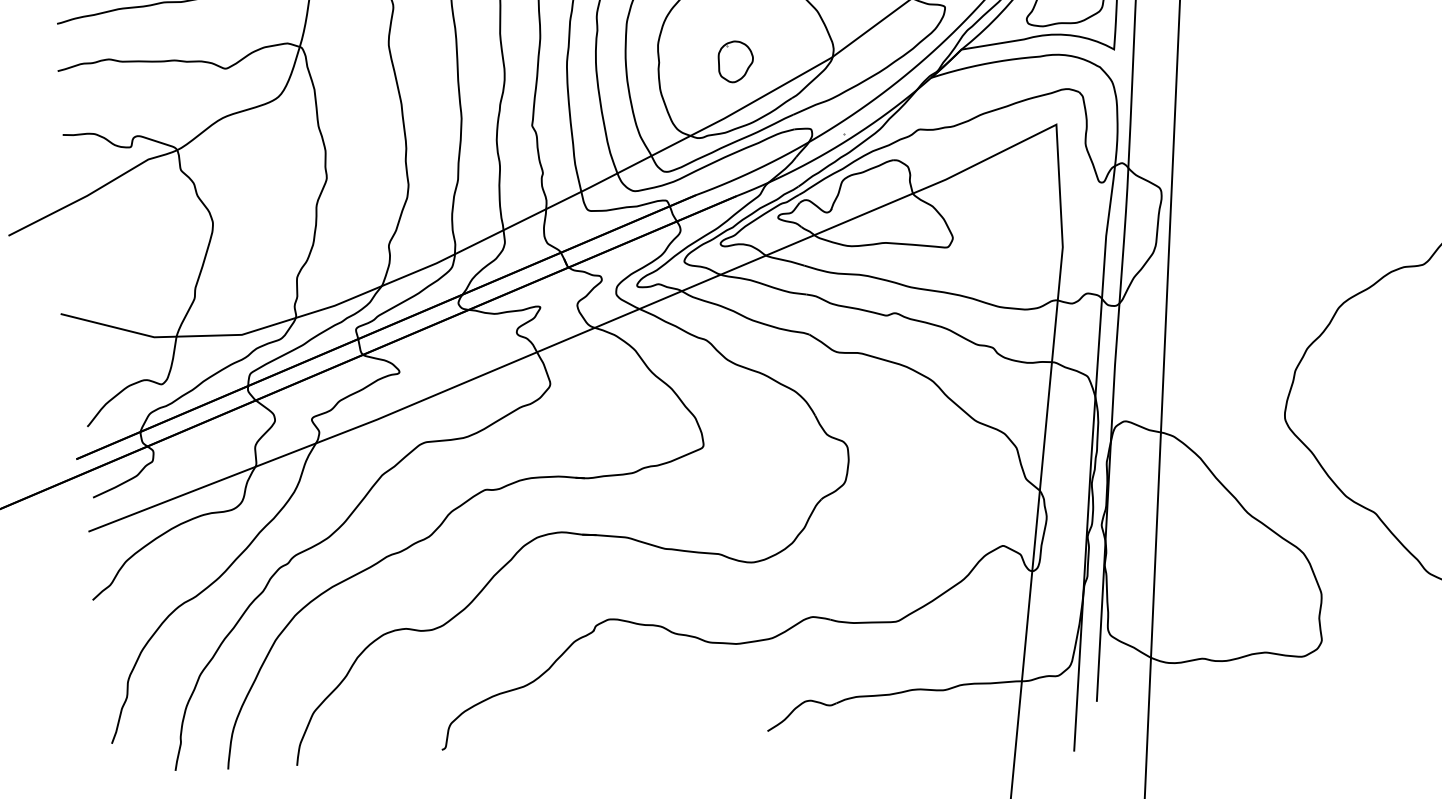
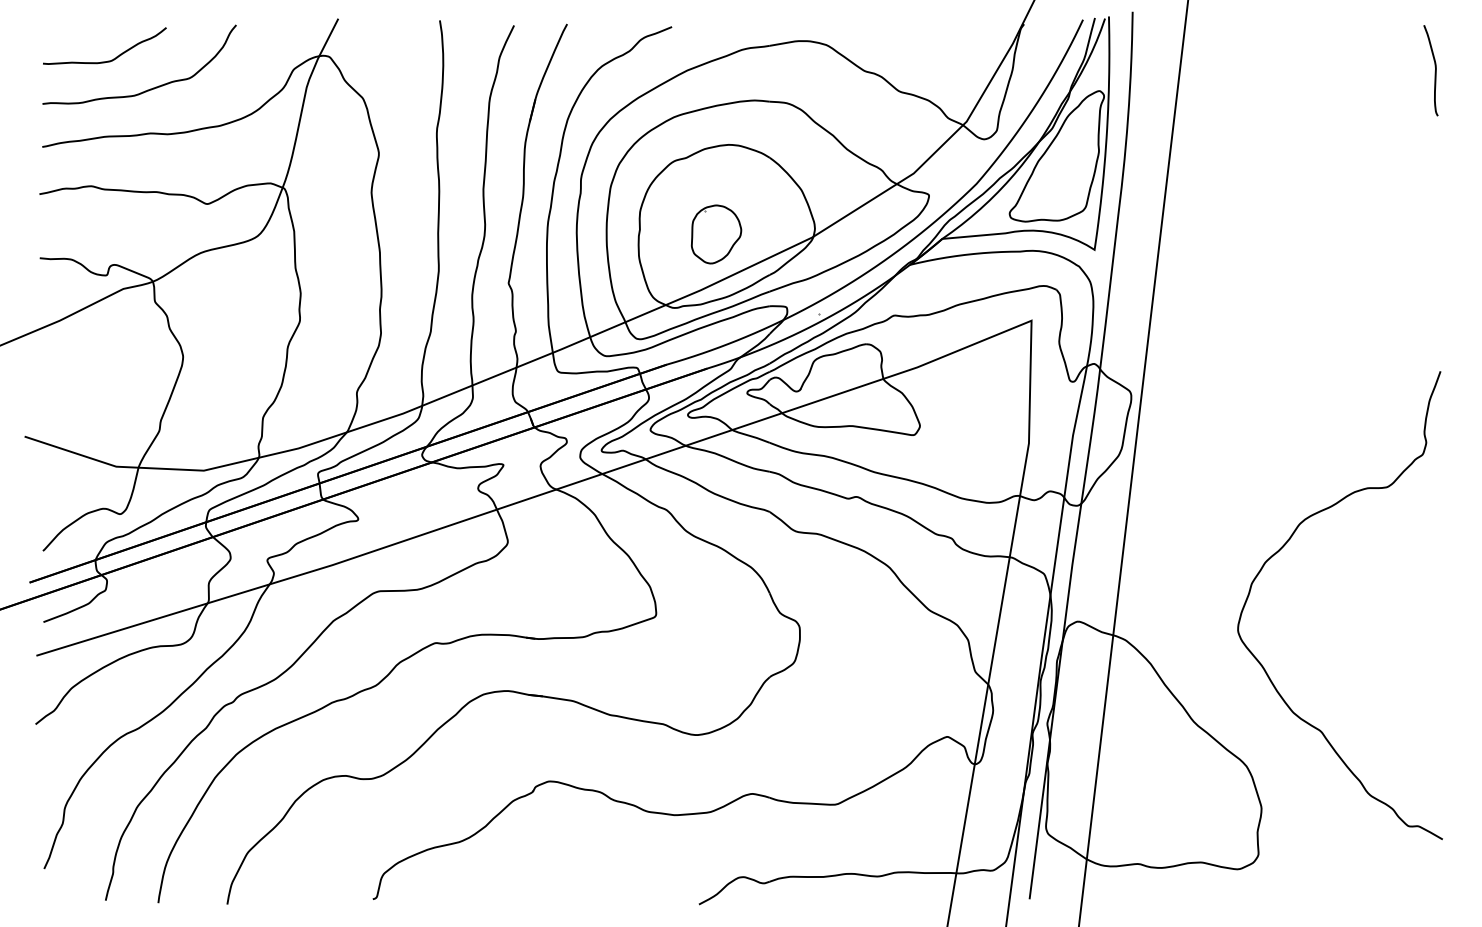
part: (735, 61) -> (716, 234), size x1.43

